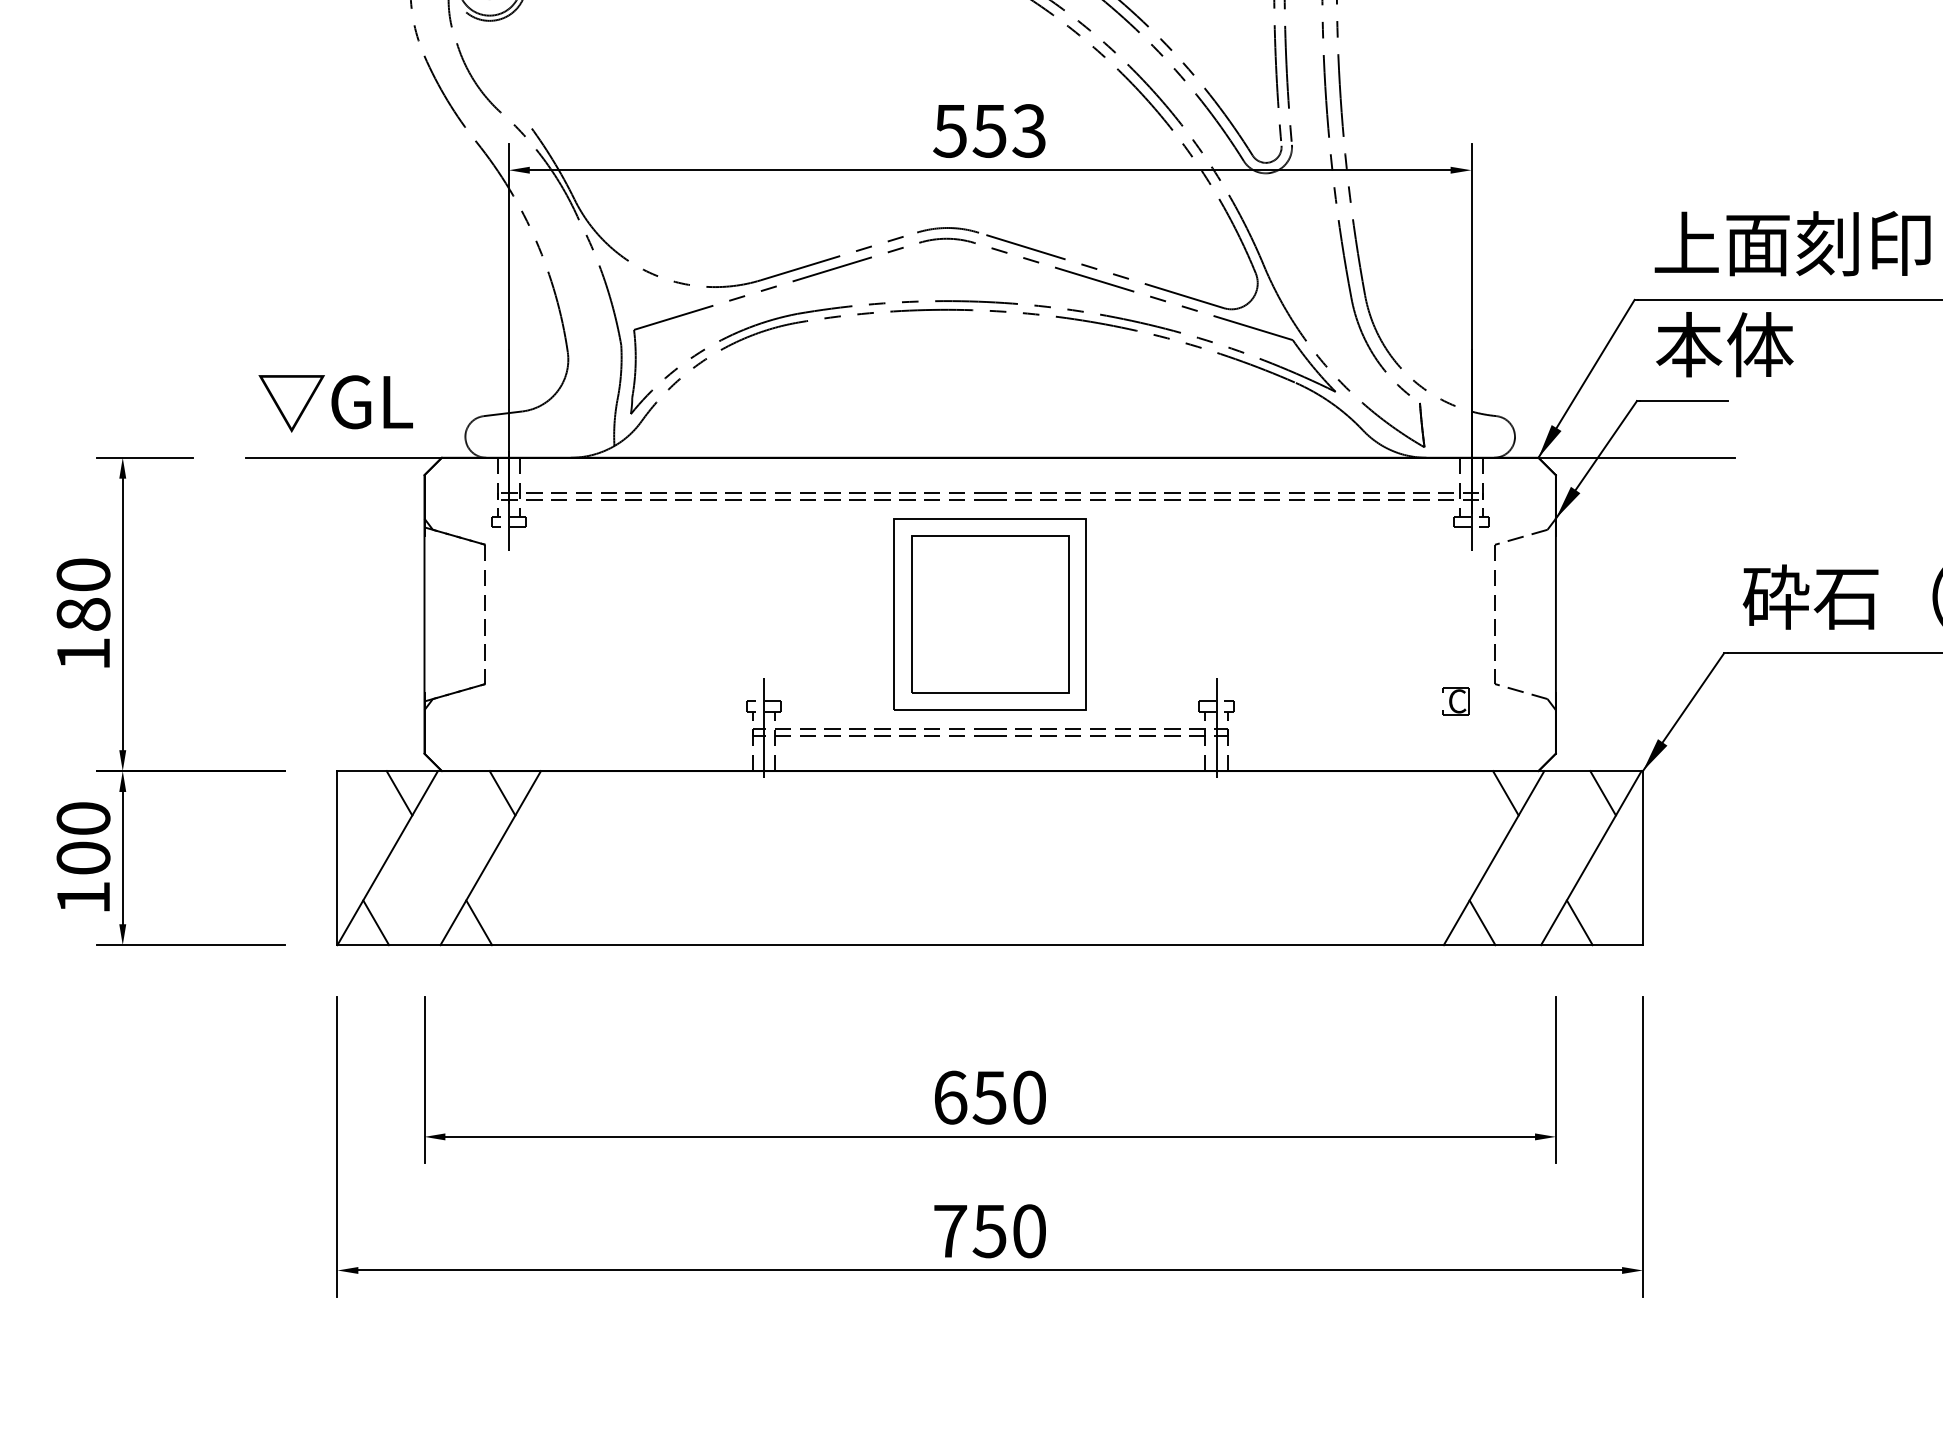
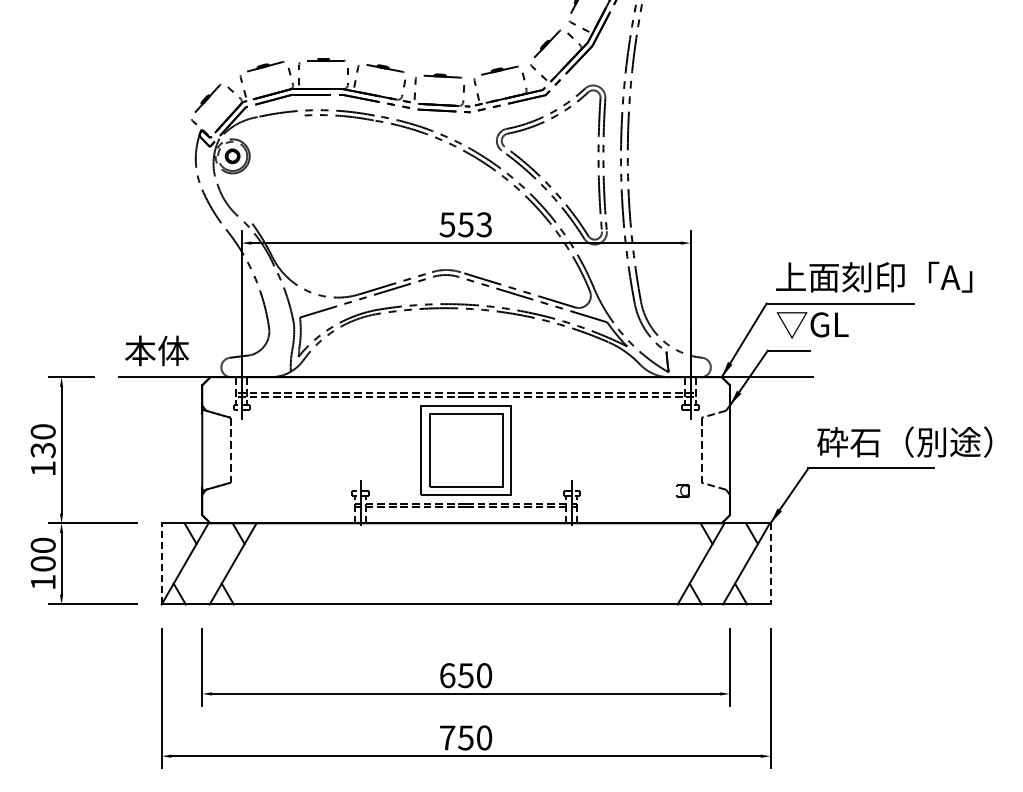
text: (1732, 344) -> (812, 324), 本体 -> ▽GL
text: (334, 400) -> (160, 350), ▽GL -> 本体
text: (81, 614) -> (42, 450), 180 -> 130
line: (337, 857) -> (161, 563), solid -> dashed
line: (1642, 857) -> (770, 563), solid -> dashed

